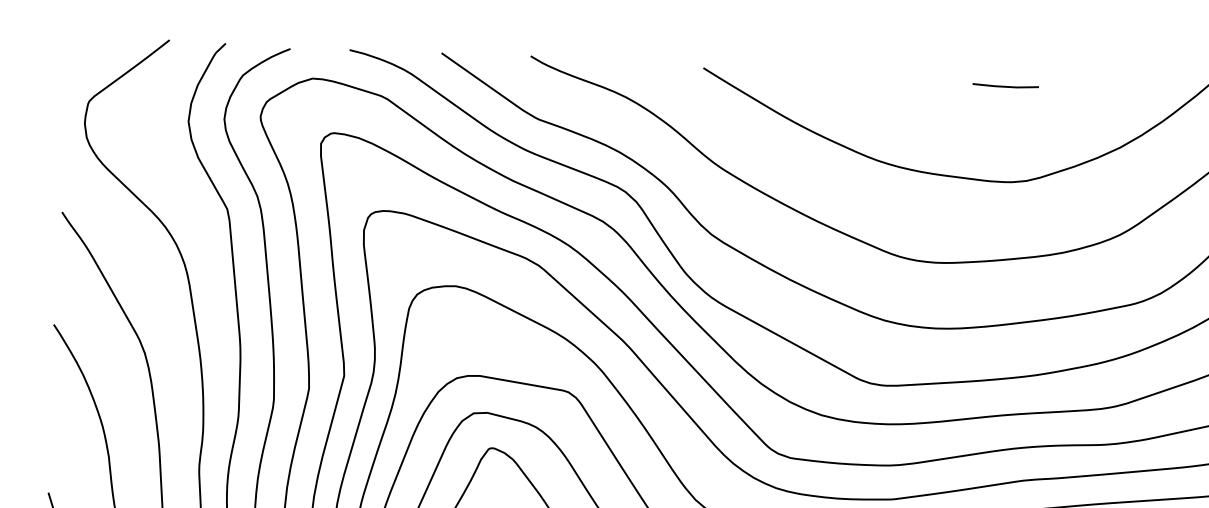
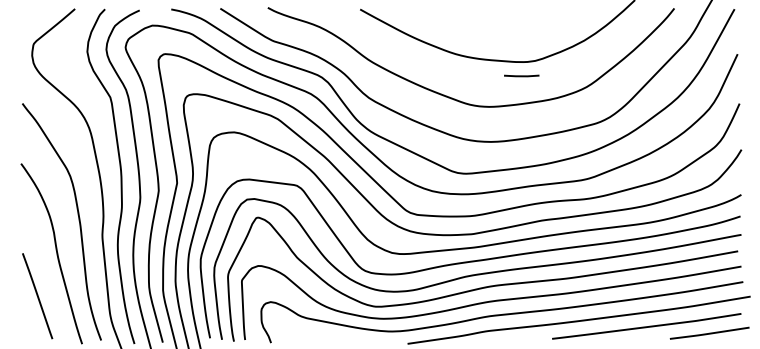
line: (1005, 85) -> (521, 75), moved

